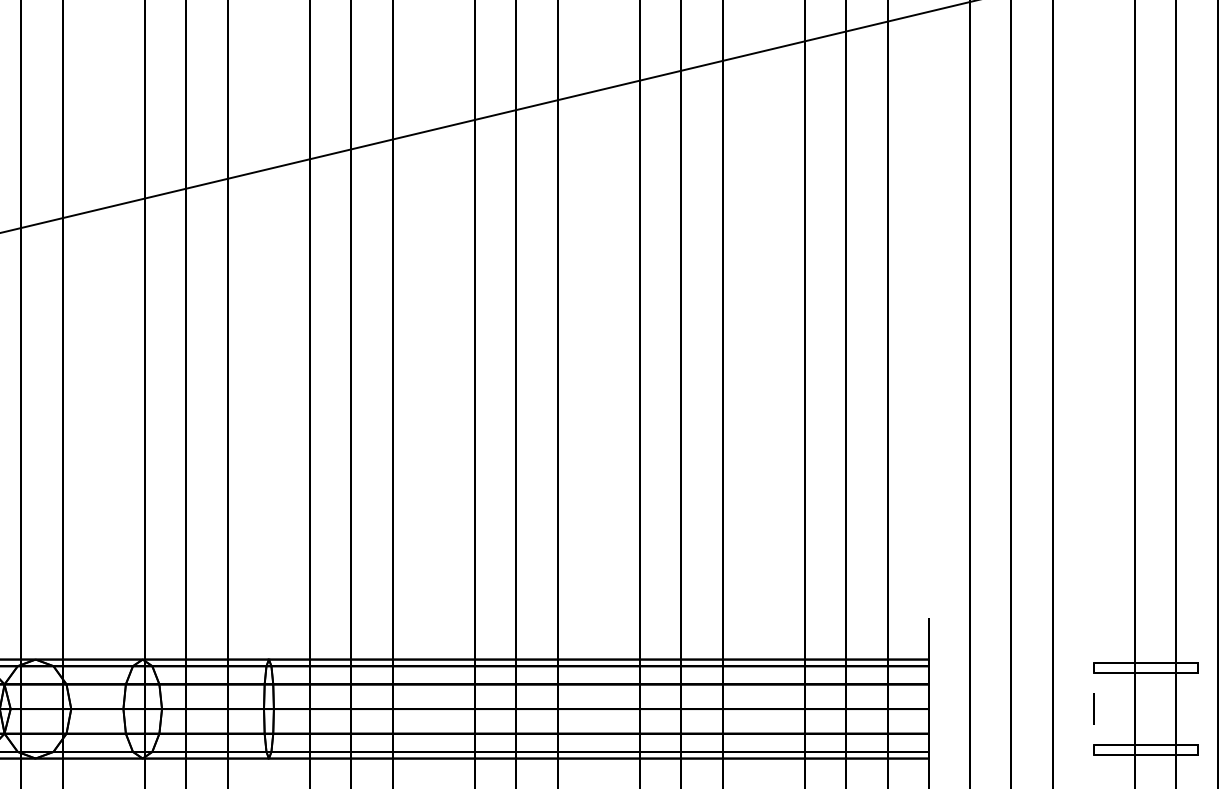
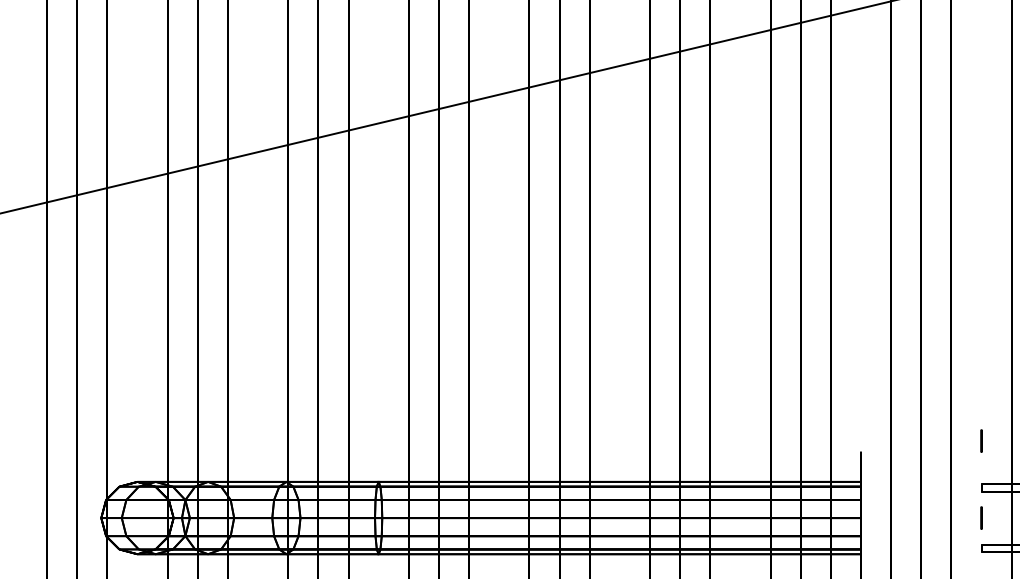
circle: (1093, 602) -> (981, 440), added

